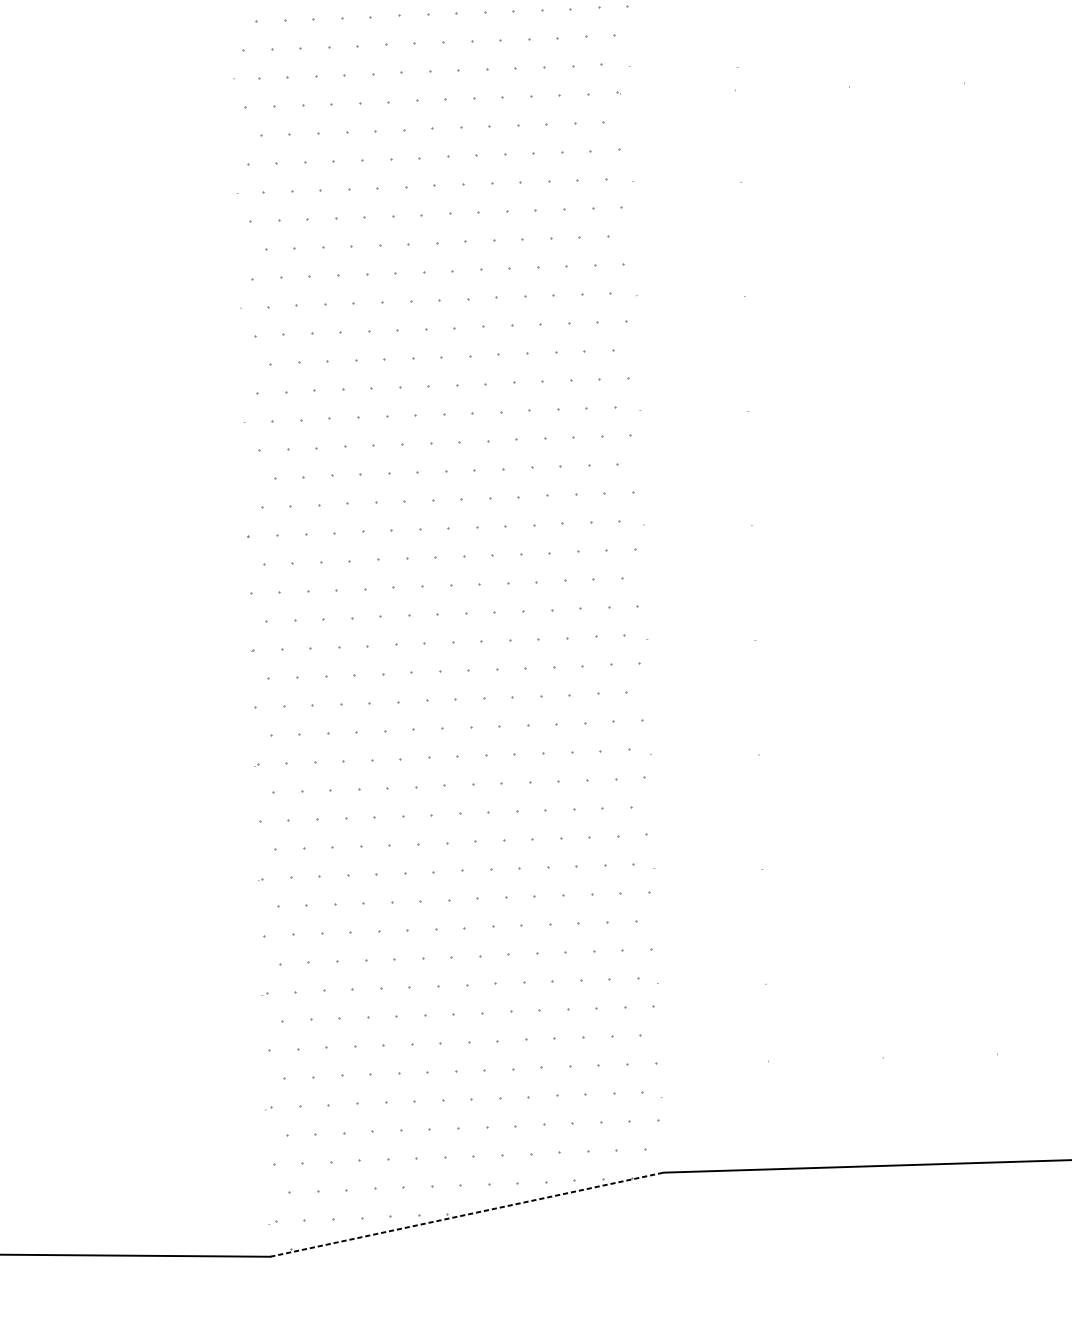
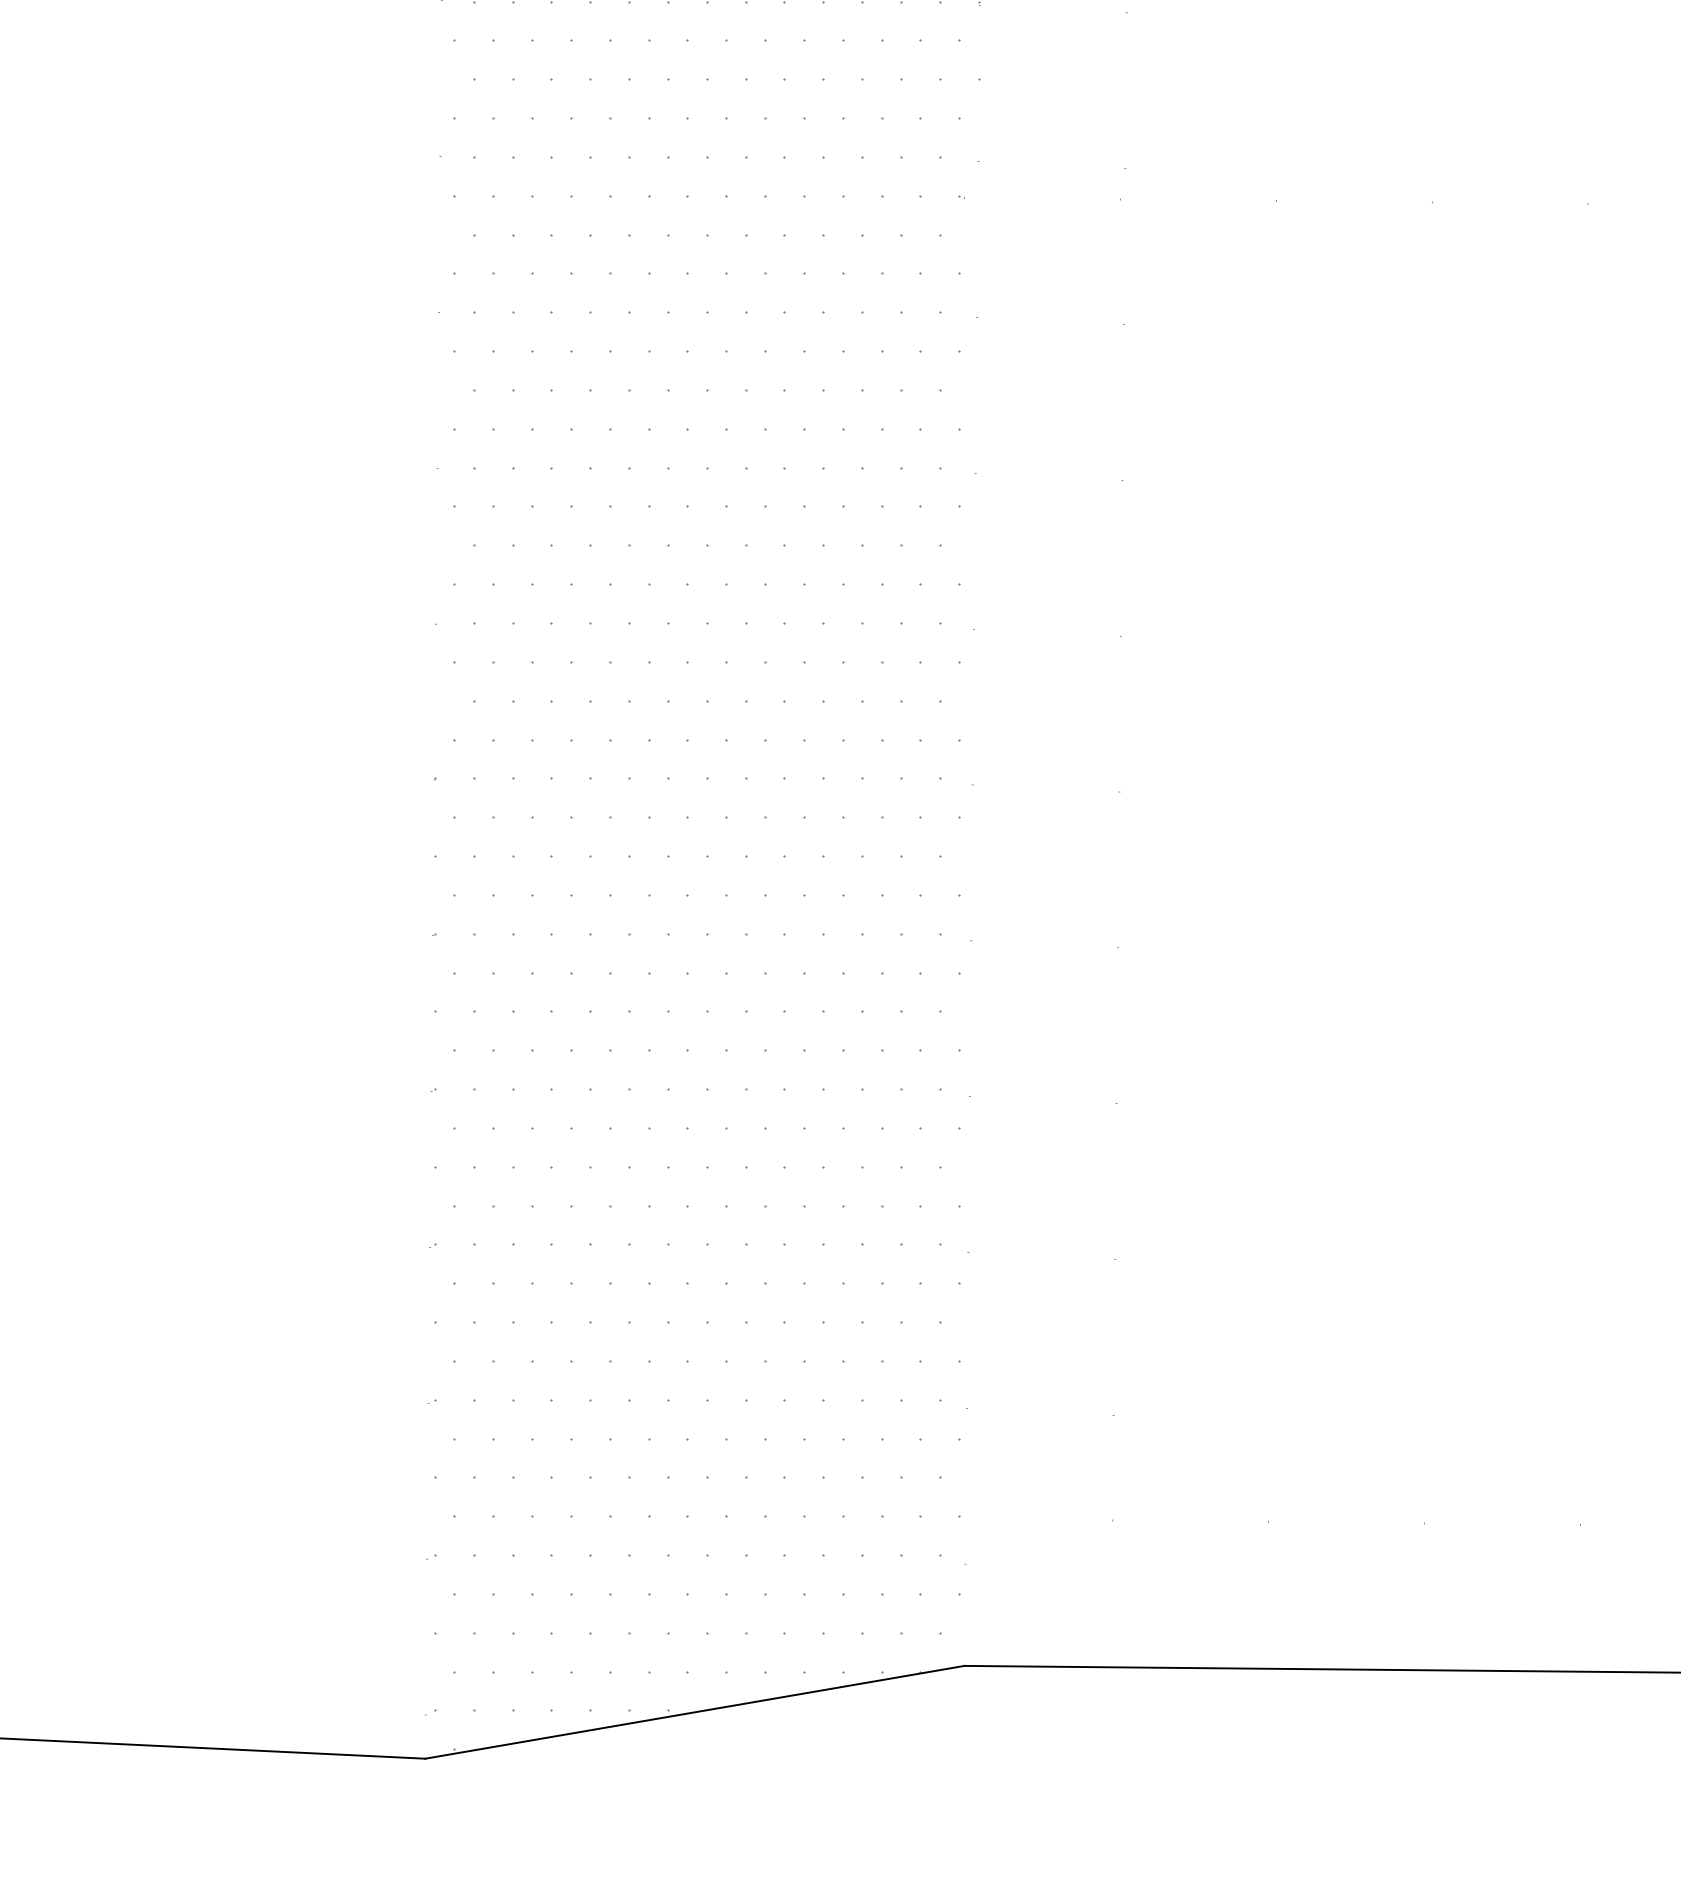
line: (466, 1214) -> (694, 1712), dashed -> solid

